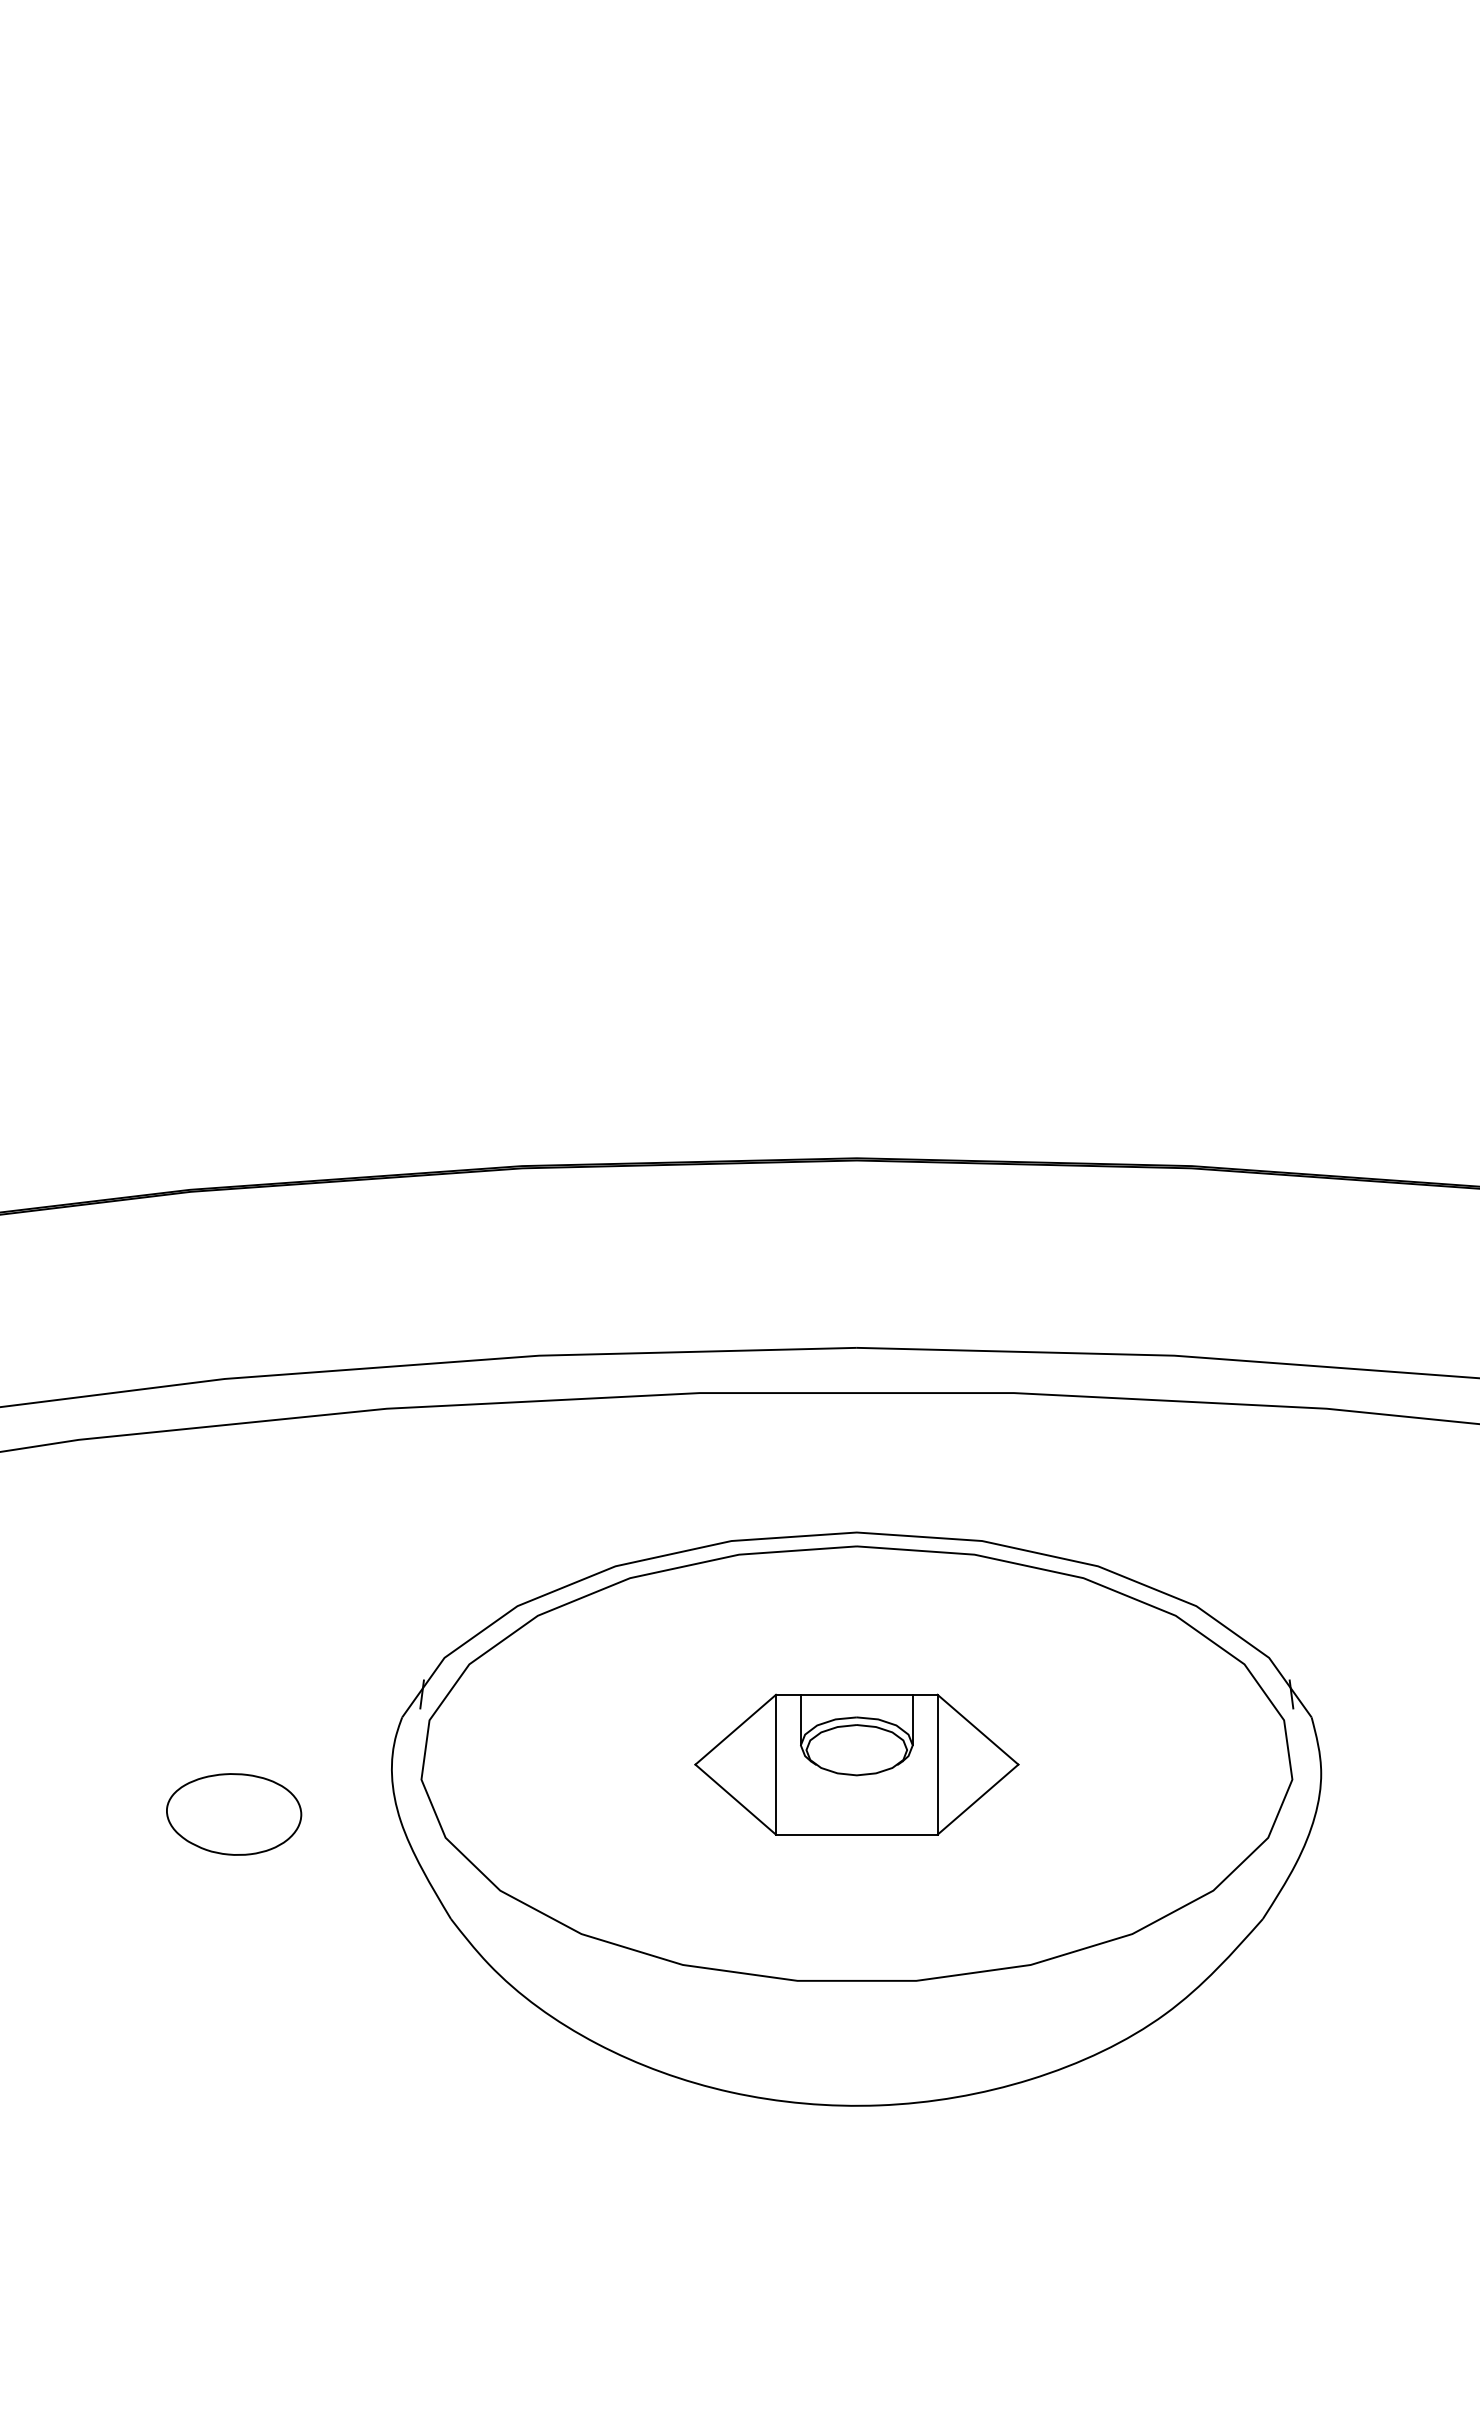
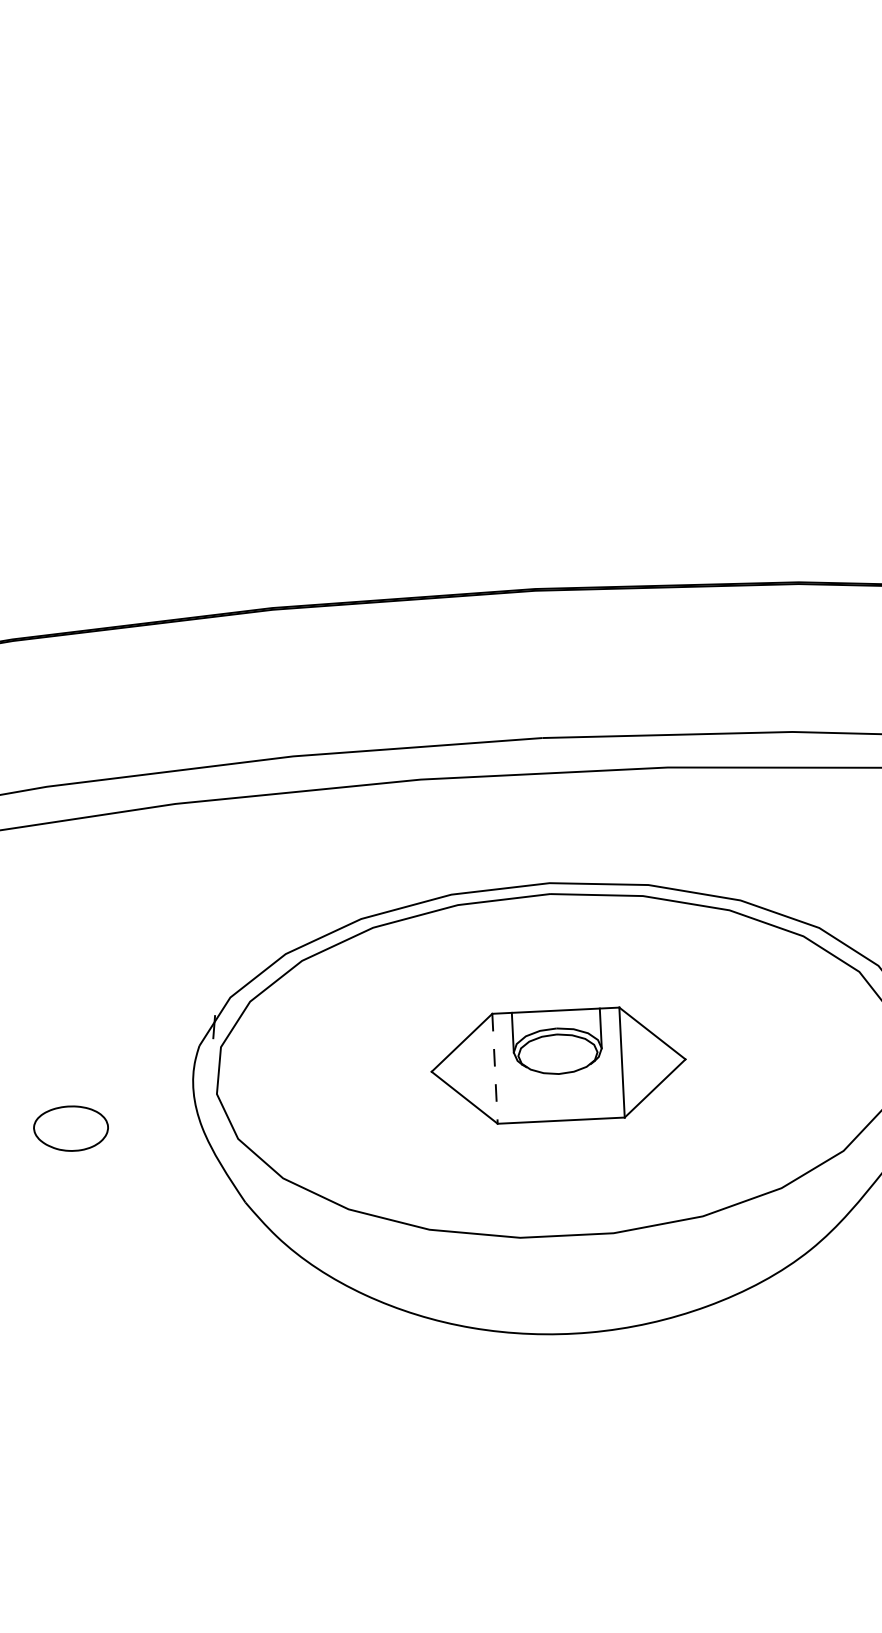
line: (776, 1764) -> (495, 1068), solid -> dashed
part: (234, 1814) -> (71, 1128), size x0.7

